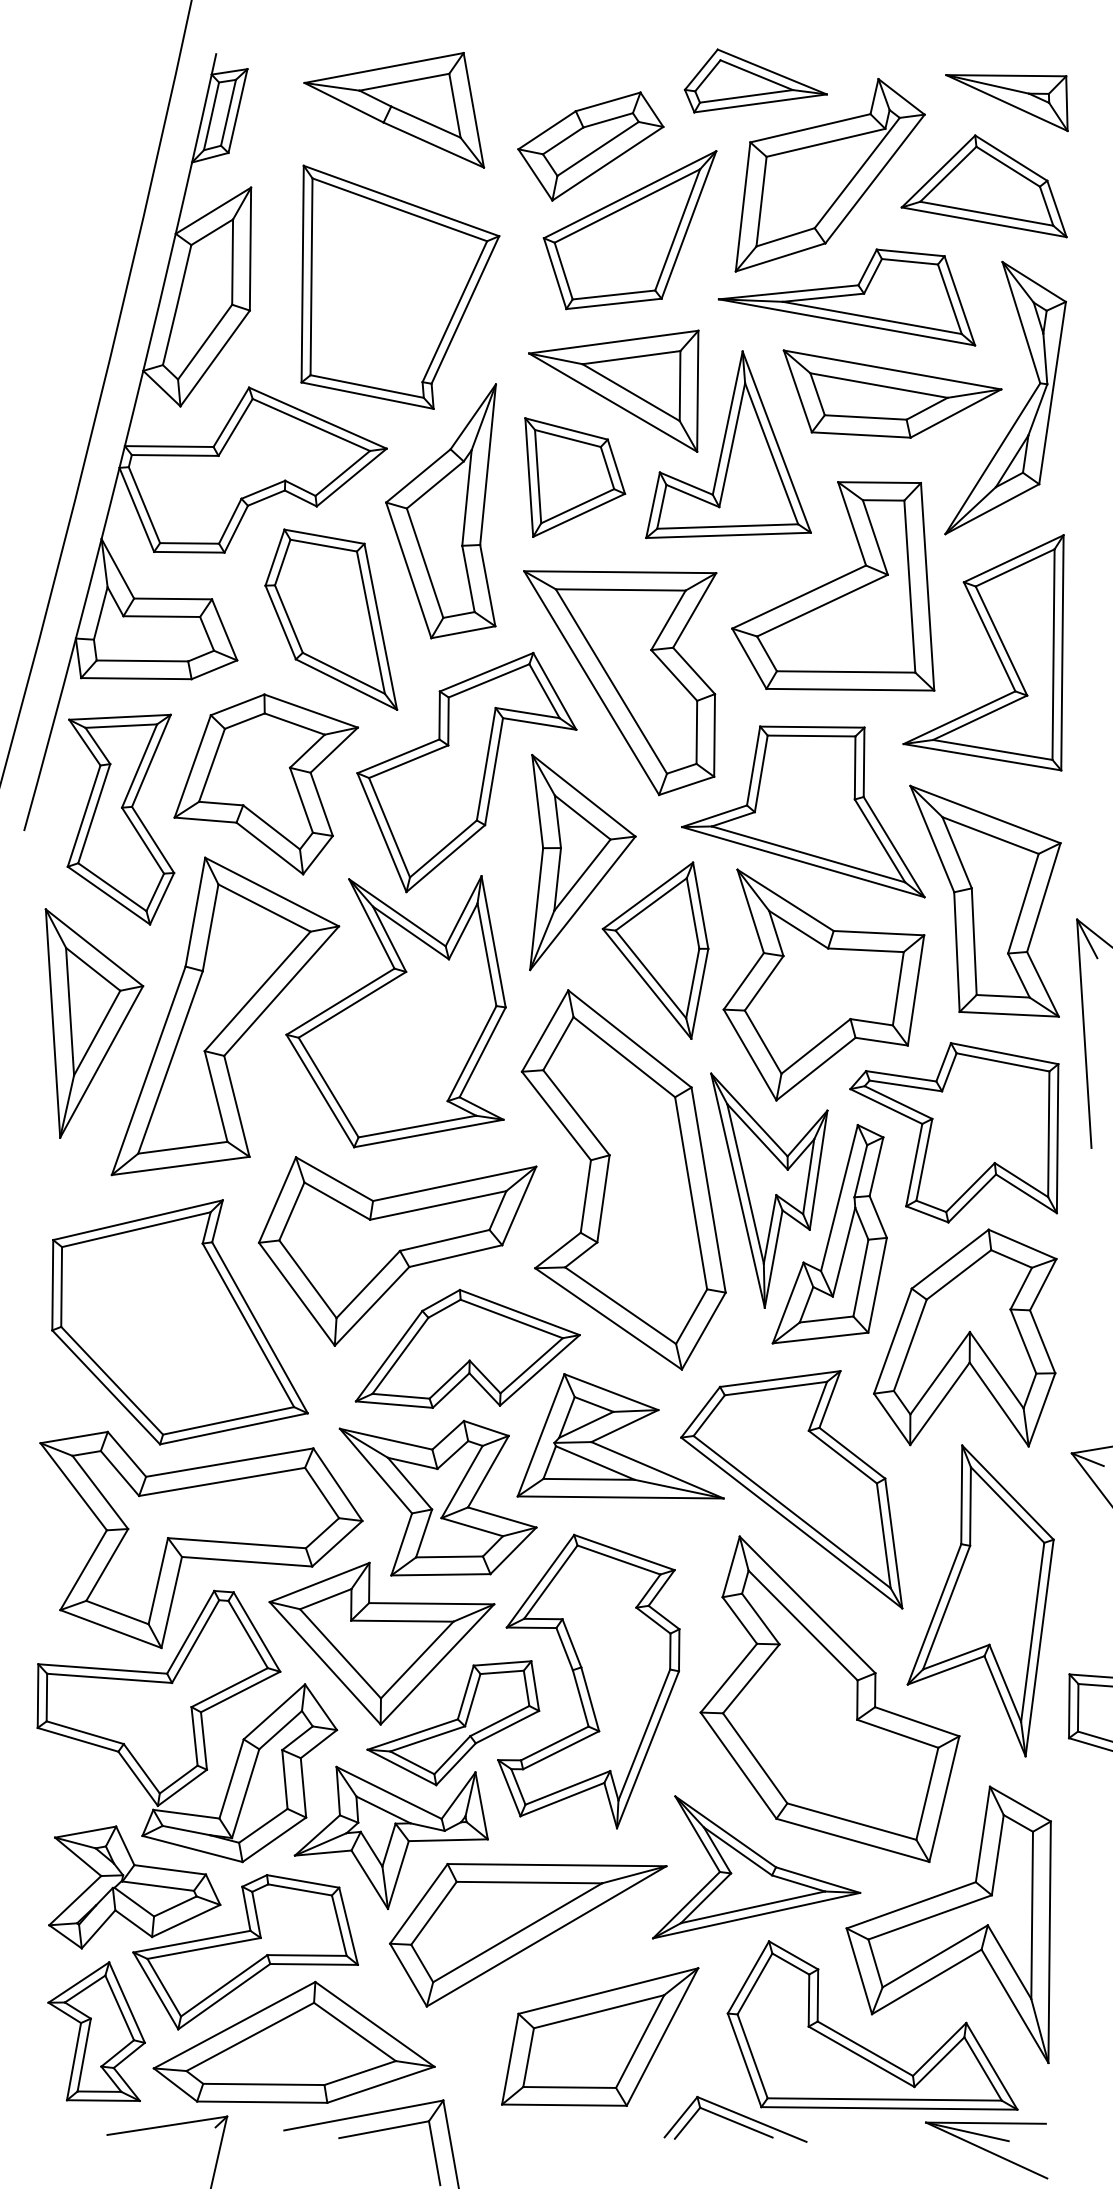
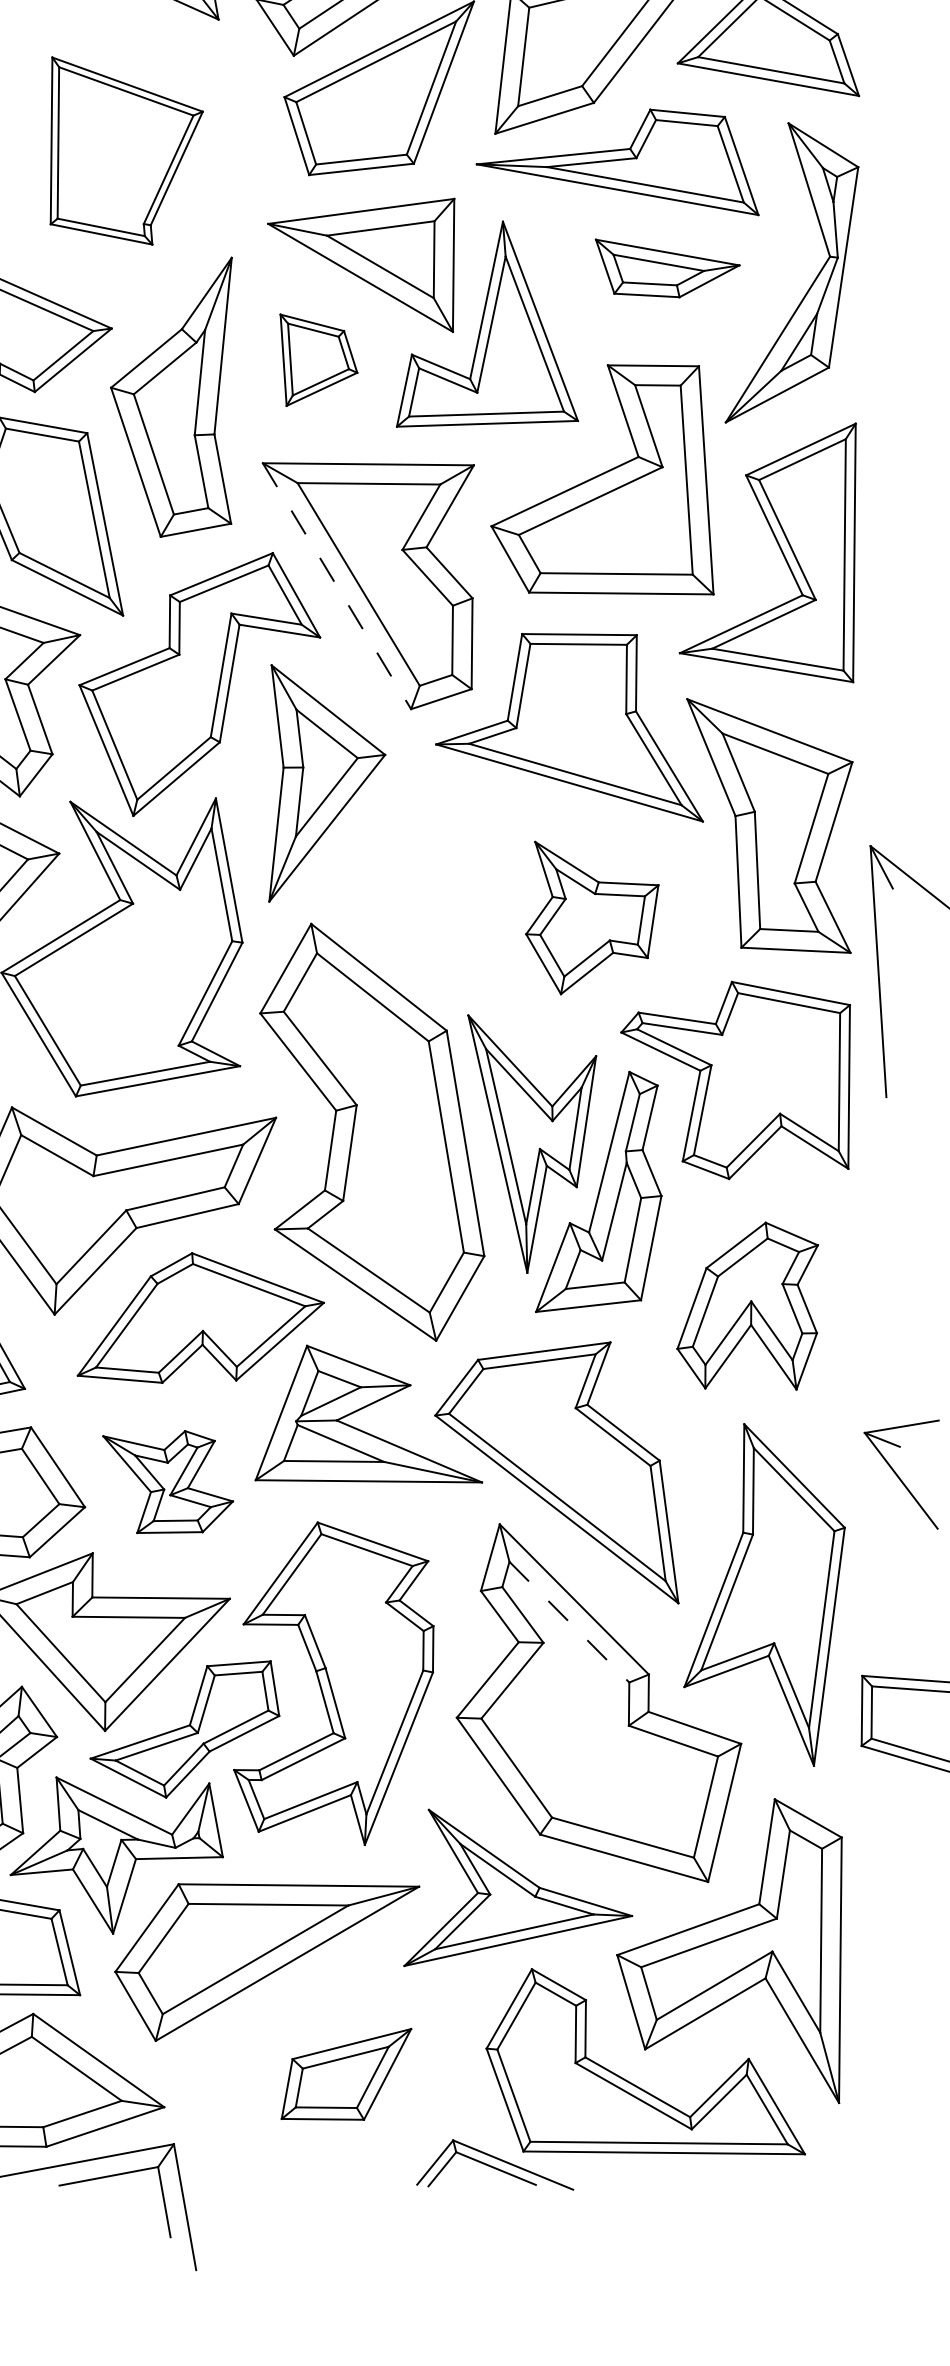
part: (400, 286) -> (126, 150), size x0.7
part: (892, 393) -> (667, 267), size x0.6
part: (575, 477) -> (319, 360), size x0.7
line: (591, 683) -> (336, 586), solid -> dashed
part: (655, 950) -> (407, 880), removed
part: (823, 984) -> (591, 917), size x0.6
part: (965, 1337) -> (747, 1305), size x0.7
part: (437, 1497) -> (167, 1481), size x0.6
line: (803, 1625) -> (569, 1622), solid -> dashed
part: (600, 2036) -> (346, 2073), size x0.6
part: (986, 2150) -> (770, 2199), removed

